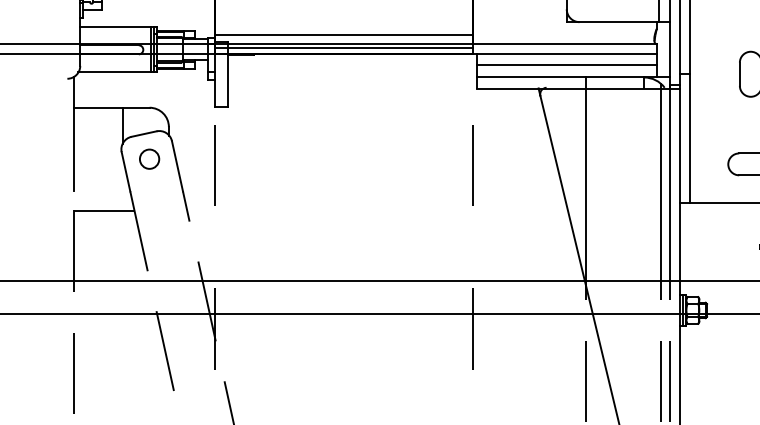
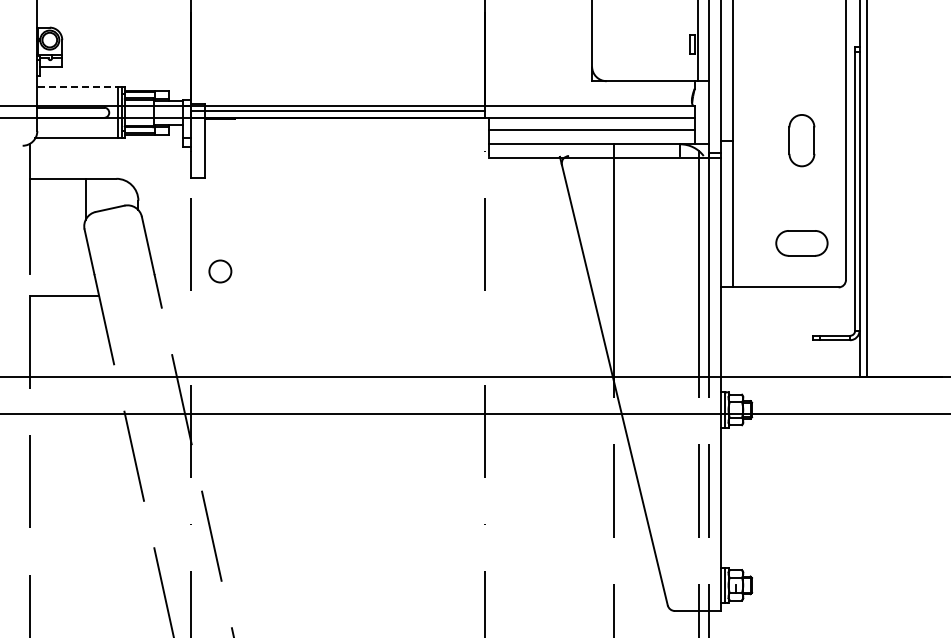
line: (117, 27) -> (79, 87), solid -> dashed
line: (343, 34) -> (337, 95), removed
circle: (149, 159) -> (220, 271), moved

